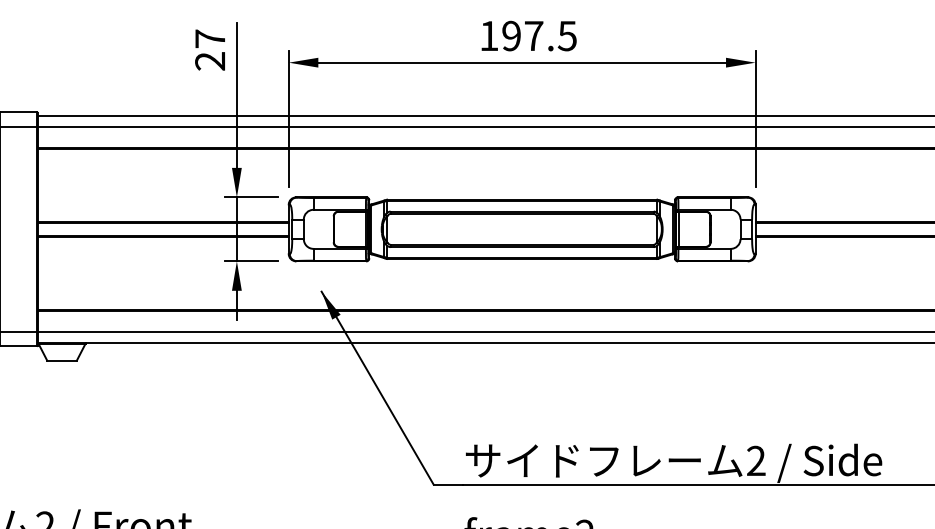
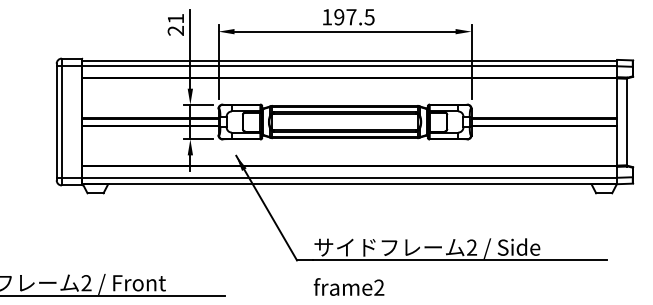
text: (209, 38) -> (175, 18), 27 -> 21

